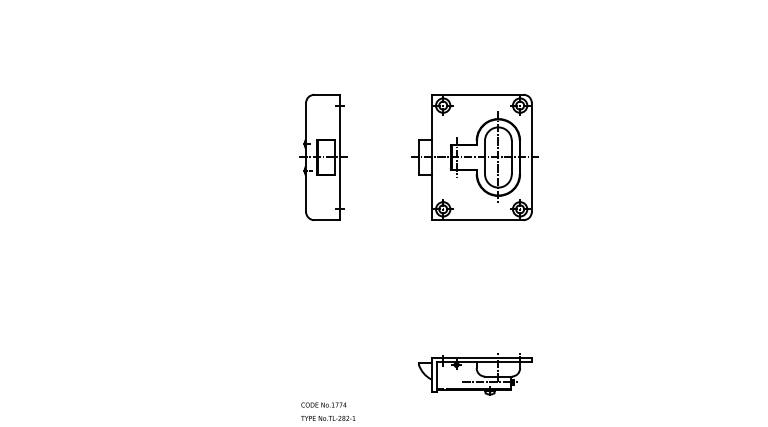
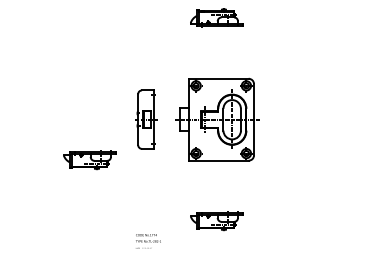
part: (474, 157) -> (216, 119), size x1.4
part: (201, 245) -> (89, 160), added

